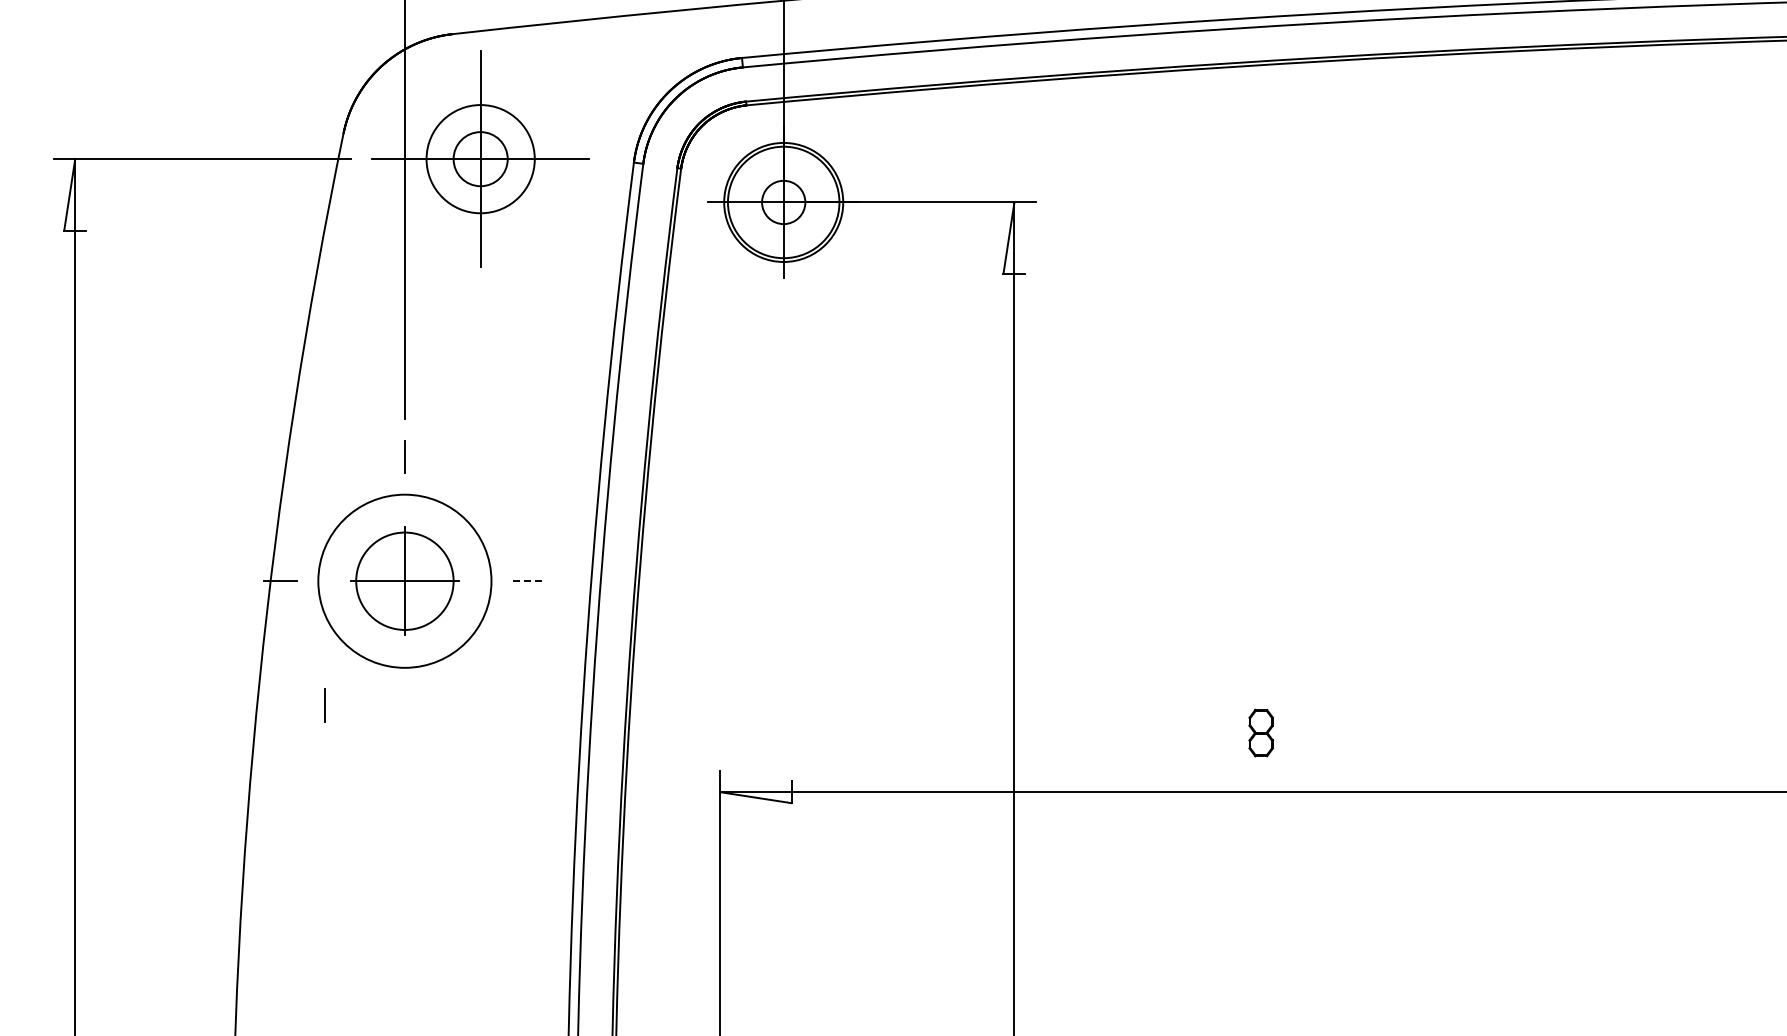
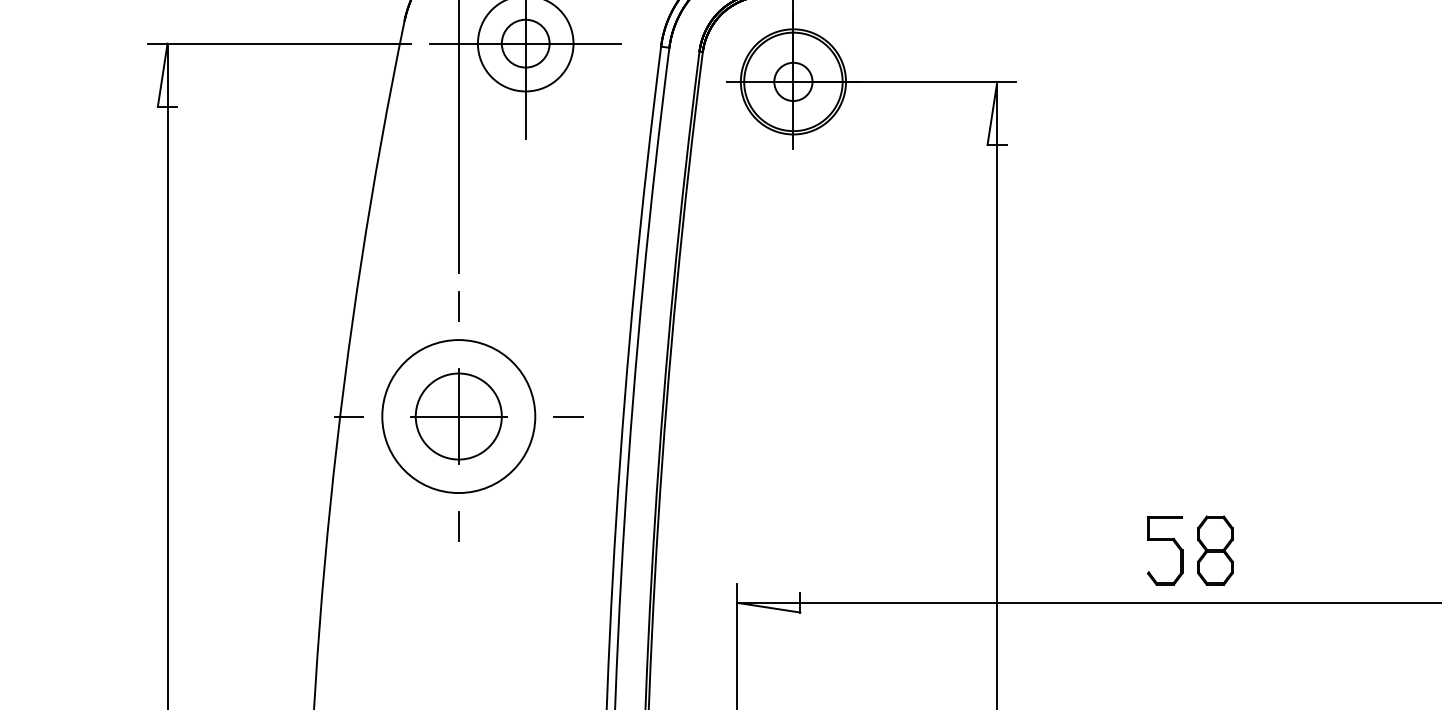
line: (529, 581) -> (568, 416), dashed -> solid
line: (324, 705) -> (458, 526), moved
part: (1204, 721) -> (1165, 540), added
part: (1260, 732) -> (1214, 550), size x1.67

